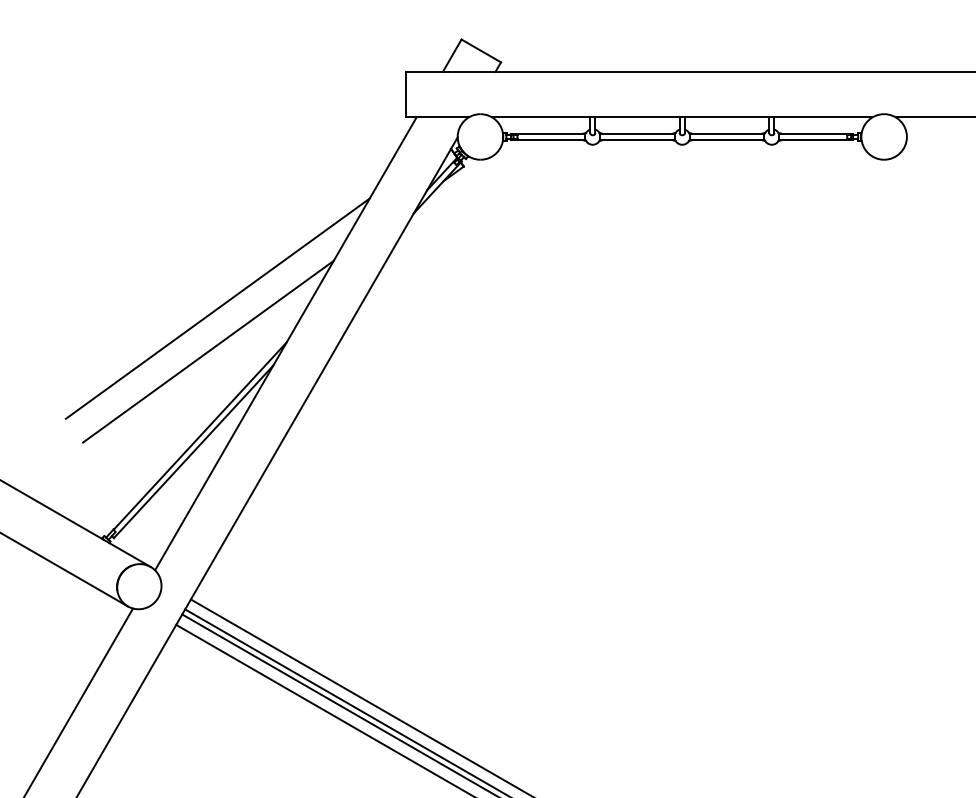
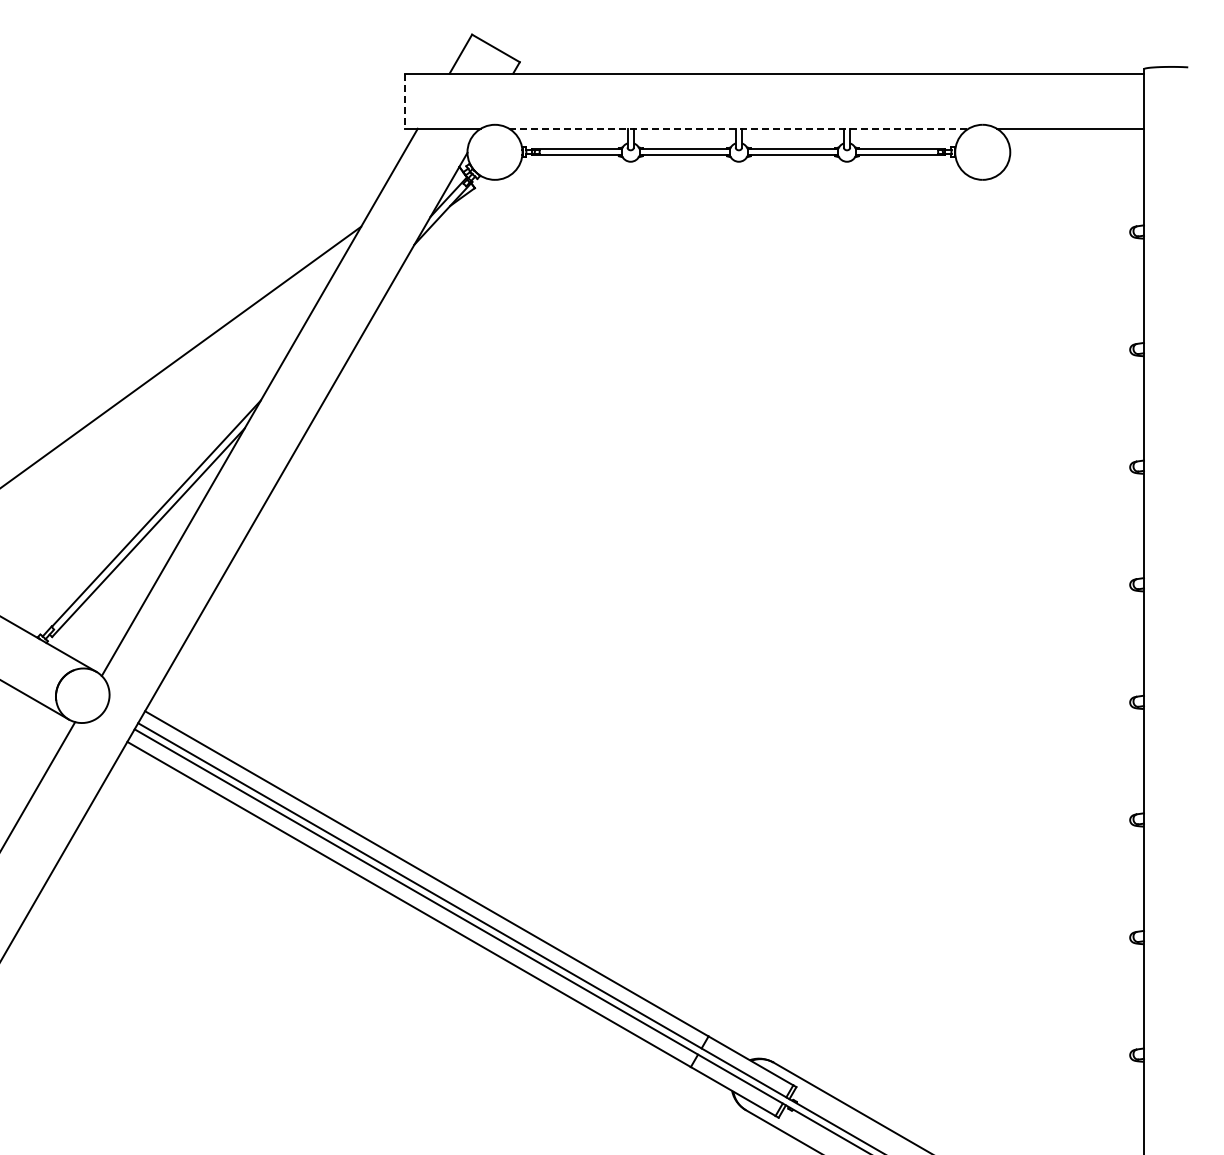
line: (405, 94) -> (404, 101), solid -> dashed
line: (682, 117) -> (738, 128), solid -> dashed
line: (207, 351) -> (165, 411), removed

